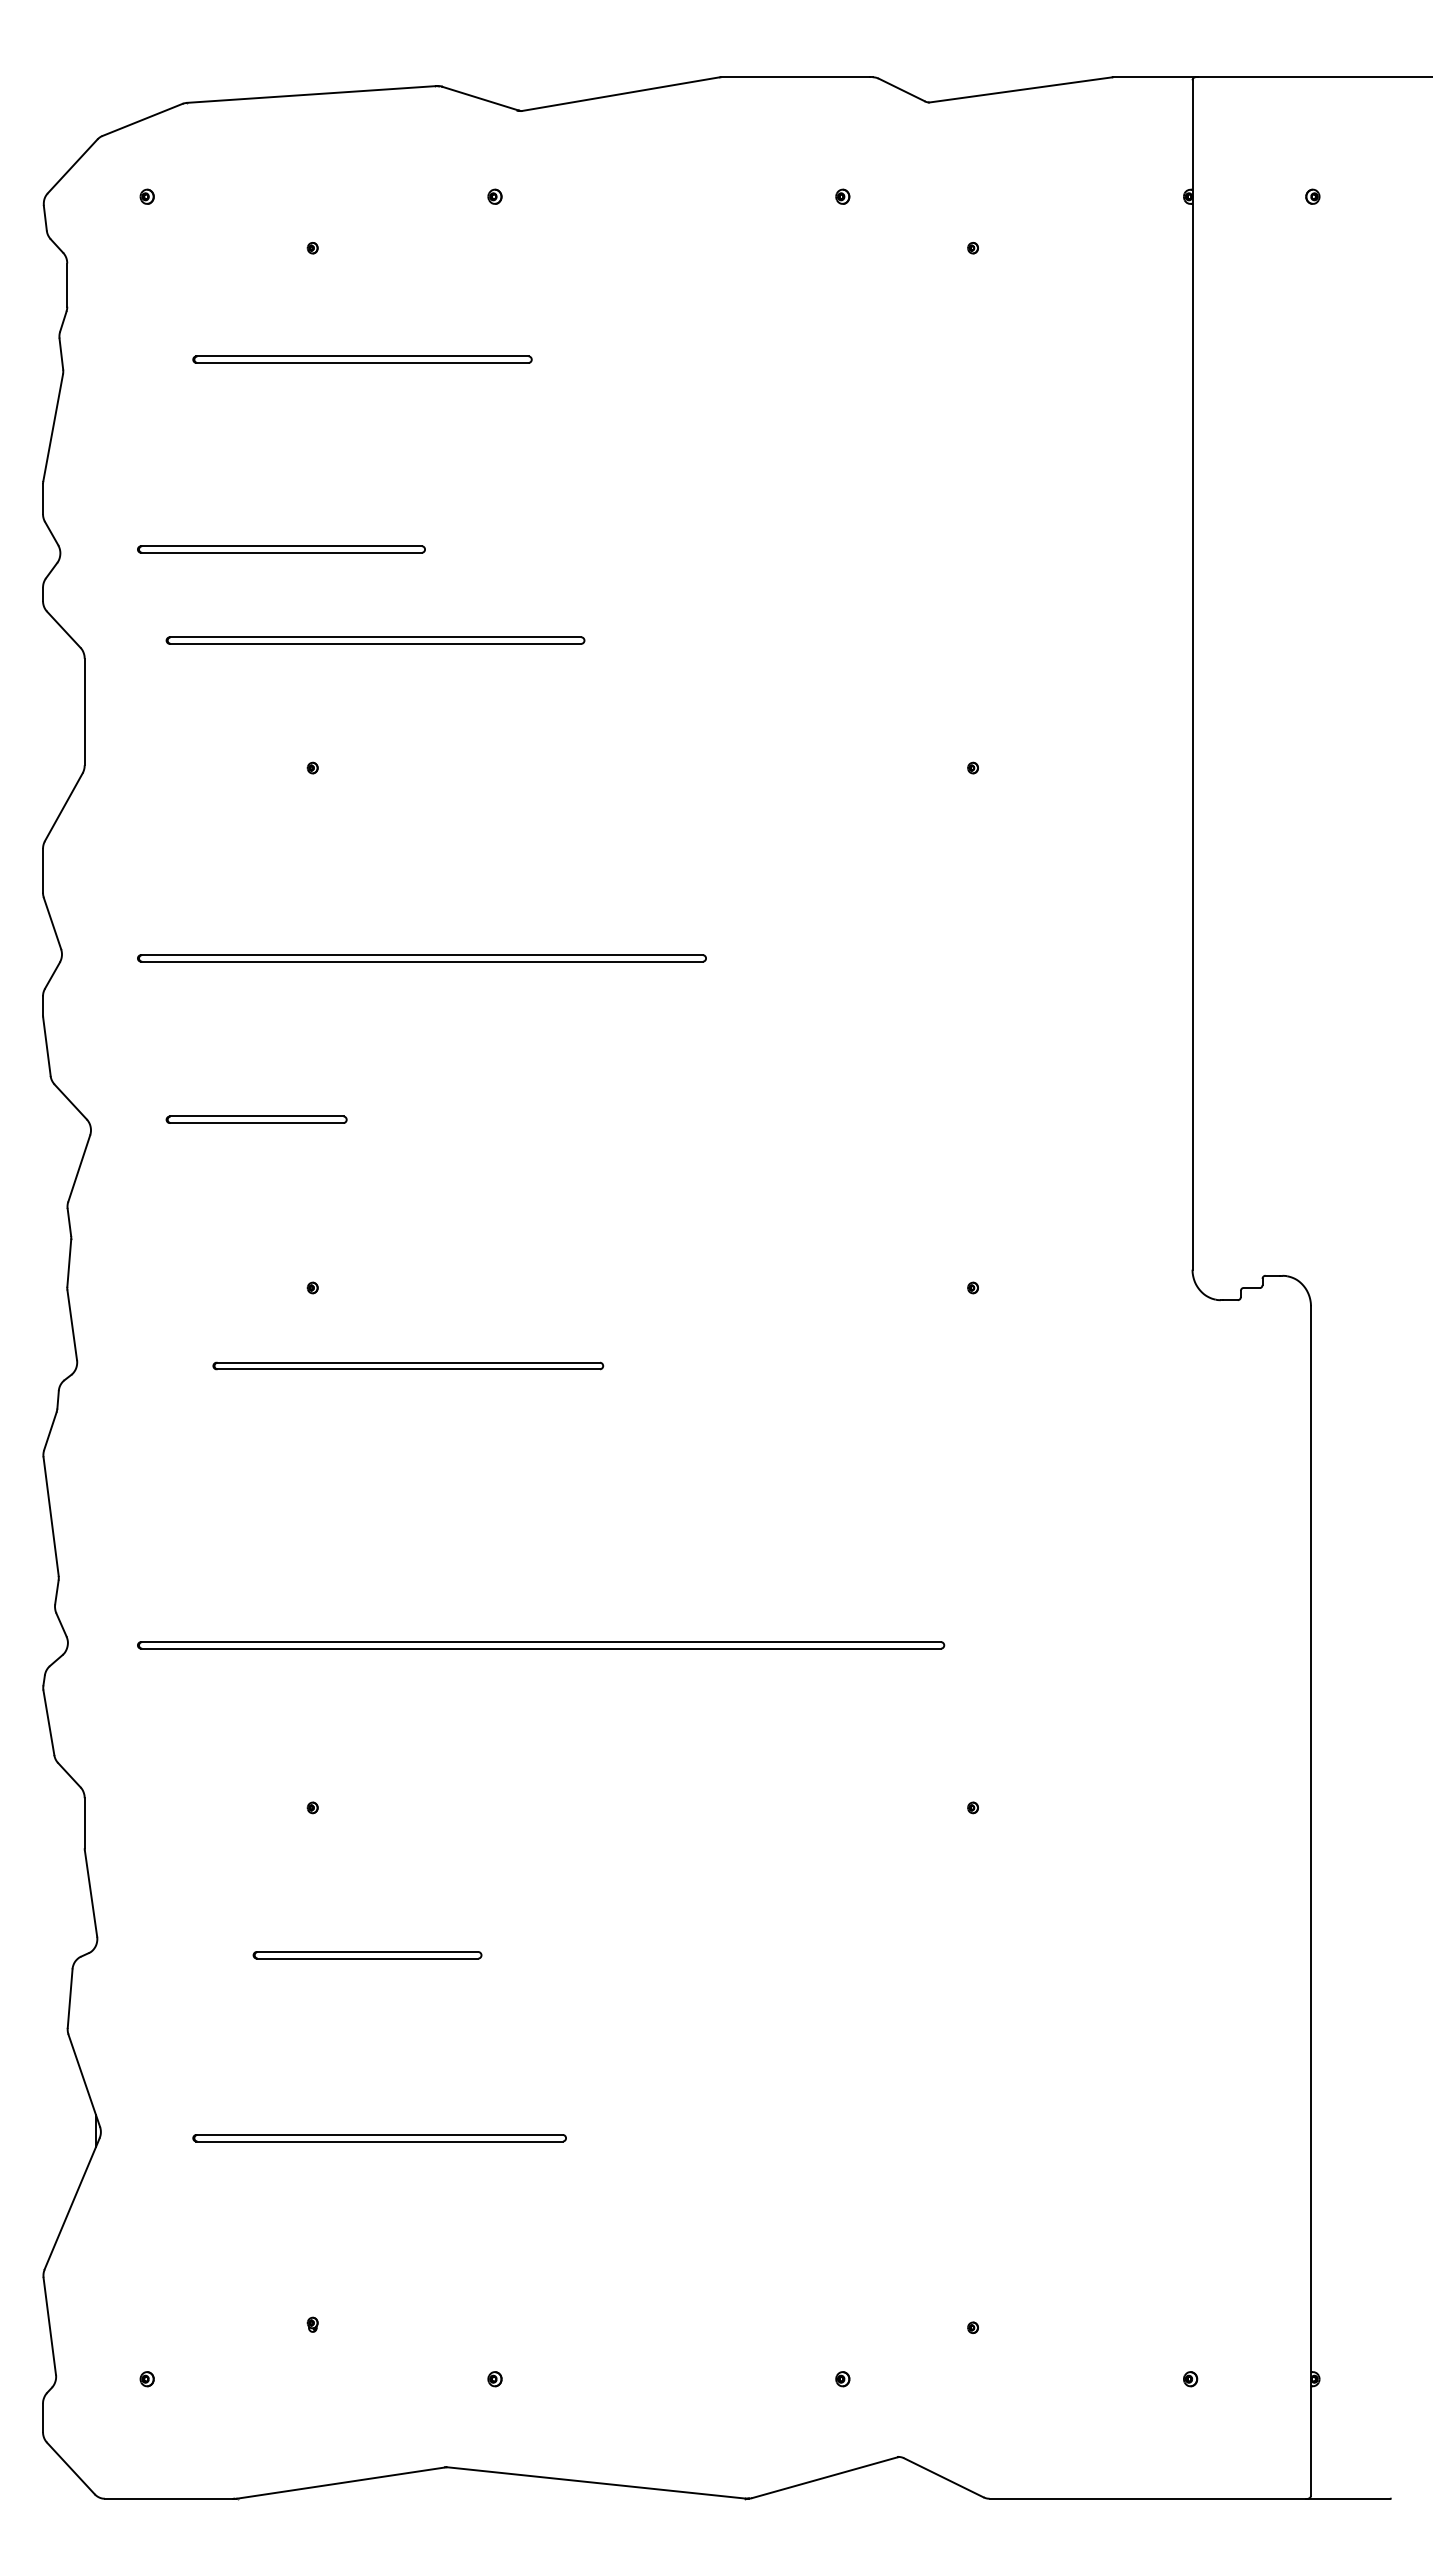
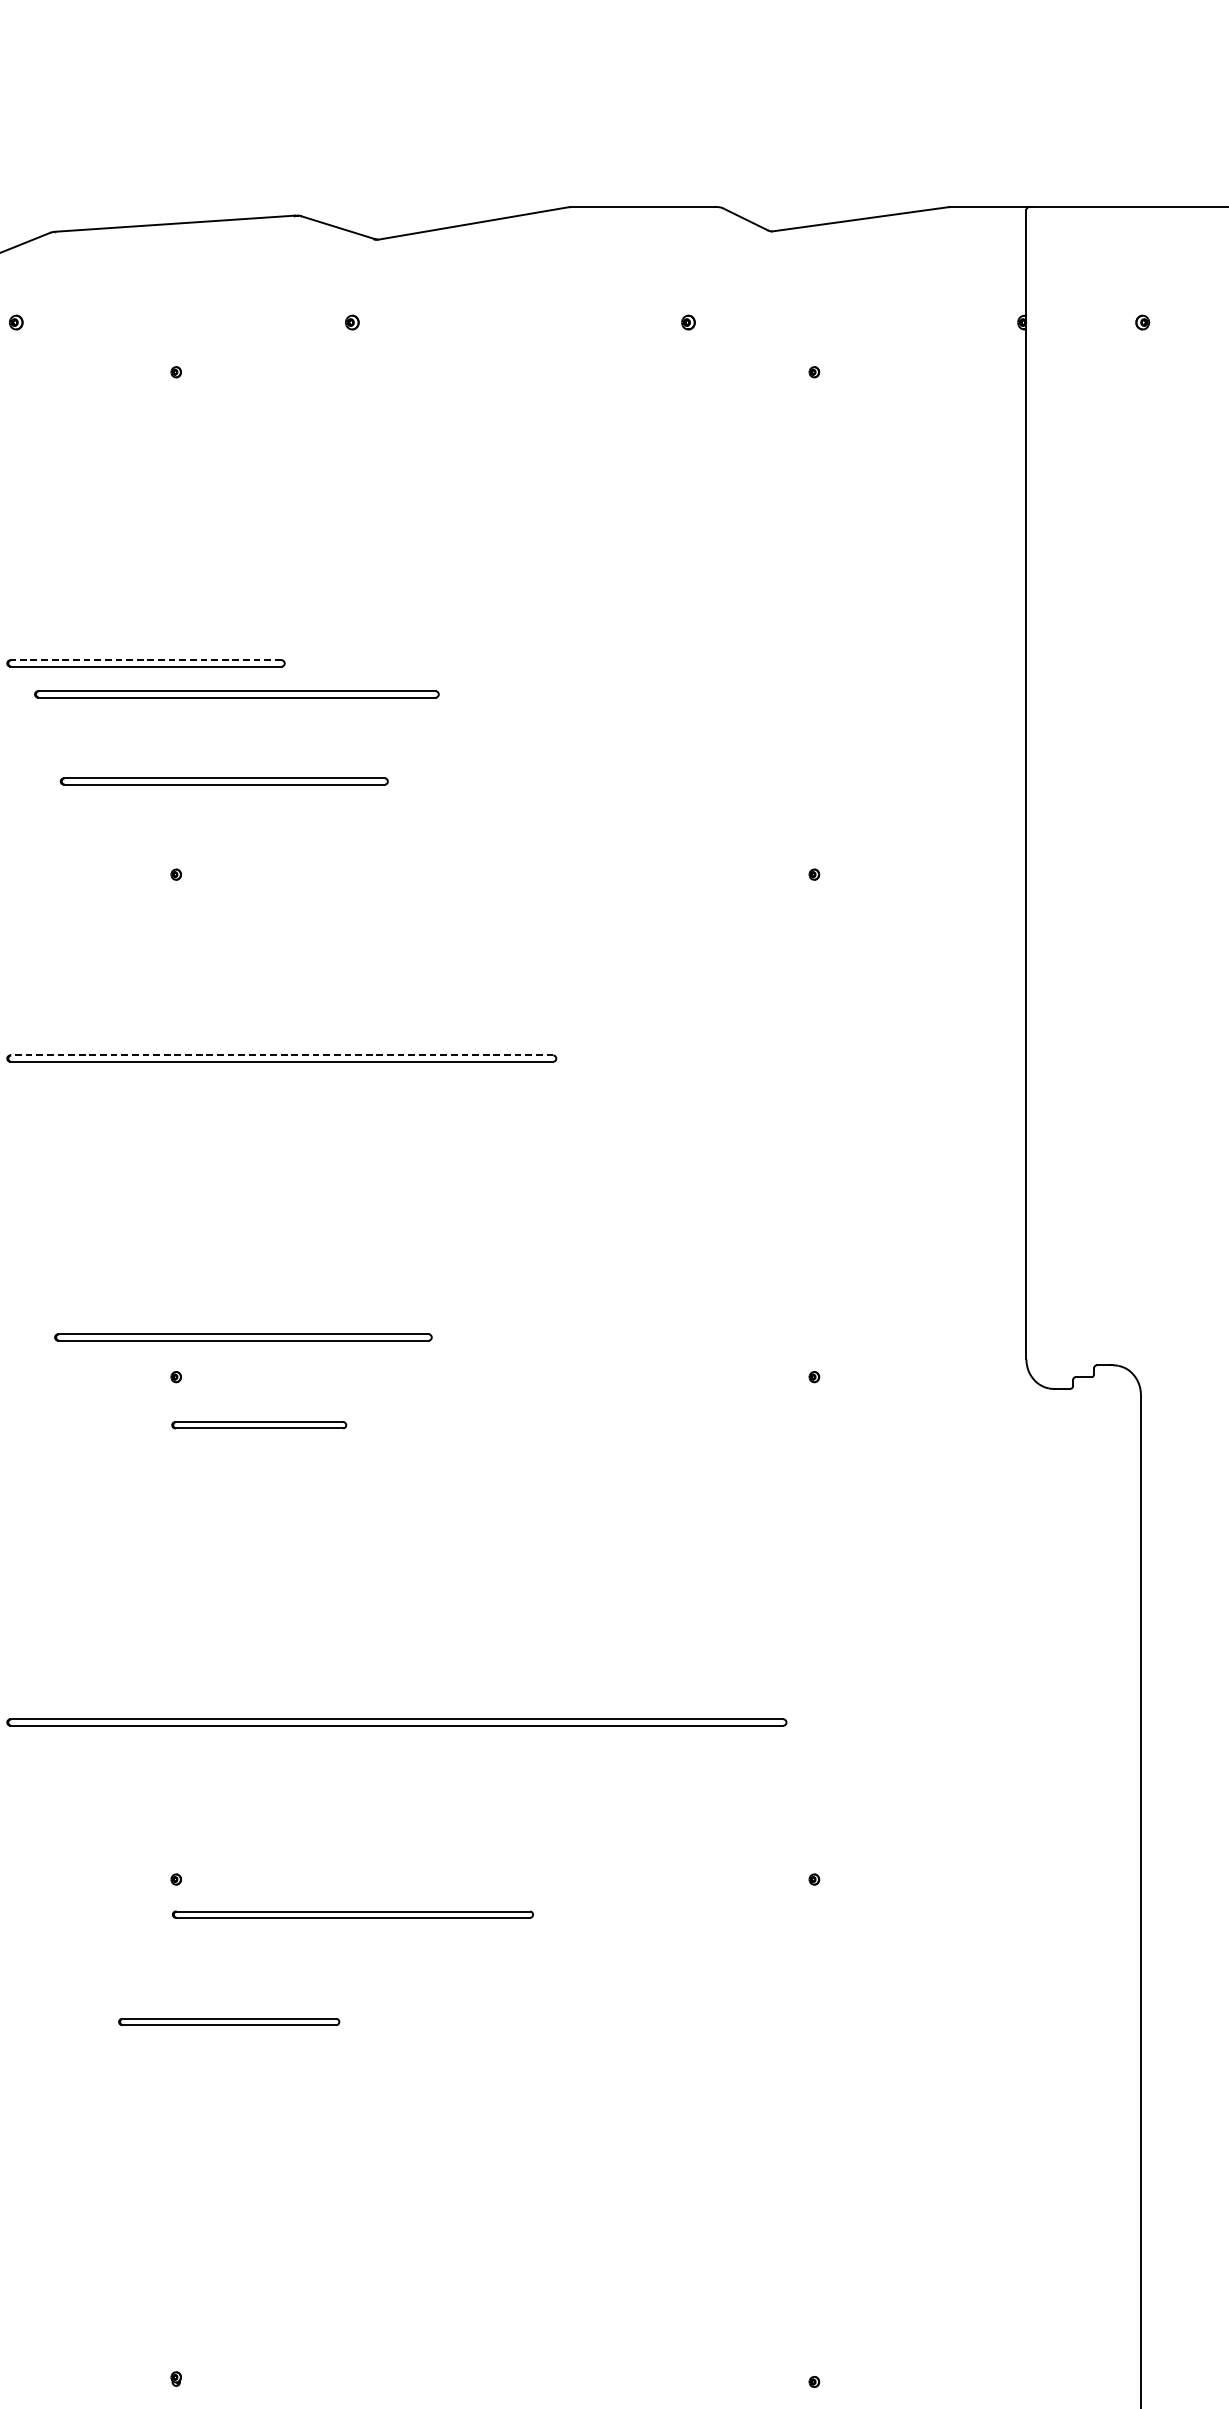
part: (362, 359) -> (224, 781), moved
line: (280, 546) -> (145, 660), solid -> dashed
part: (375, 640) -> (236, 694), moved
line: (421, 955) -> (281, 1055), solid -> dashed
part: (256, 1119) -> (259, 1424), moved
part: (408, 1365) -> (243, 1337), moved
part: (379, 2138) -> (352, 1914), moved

